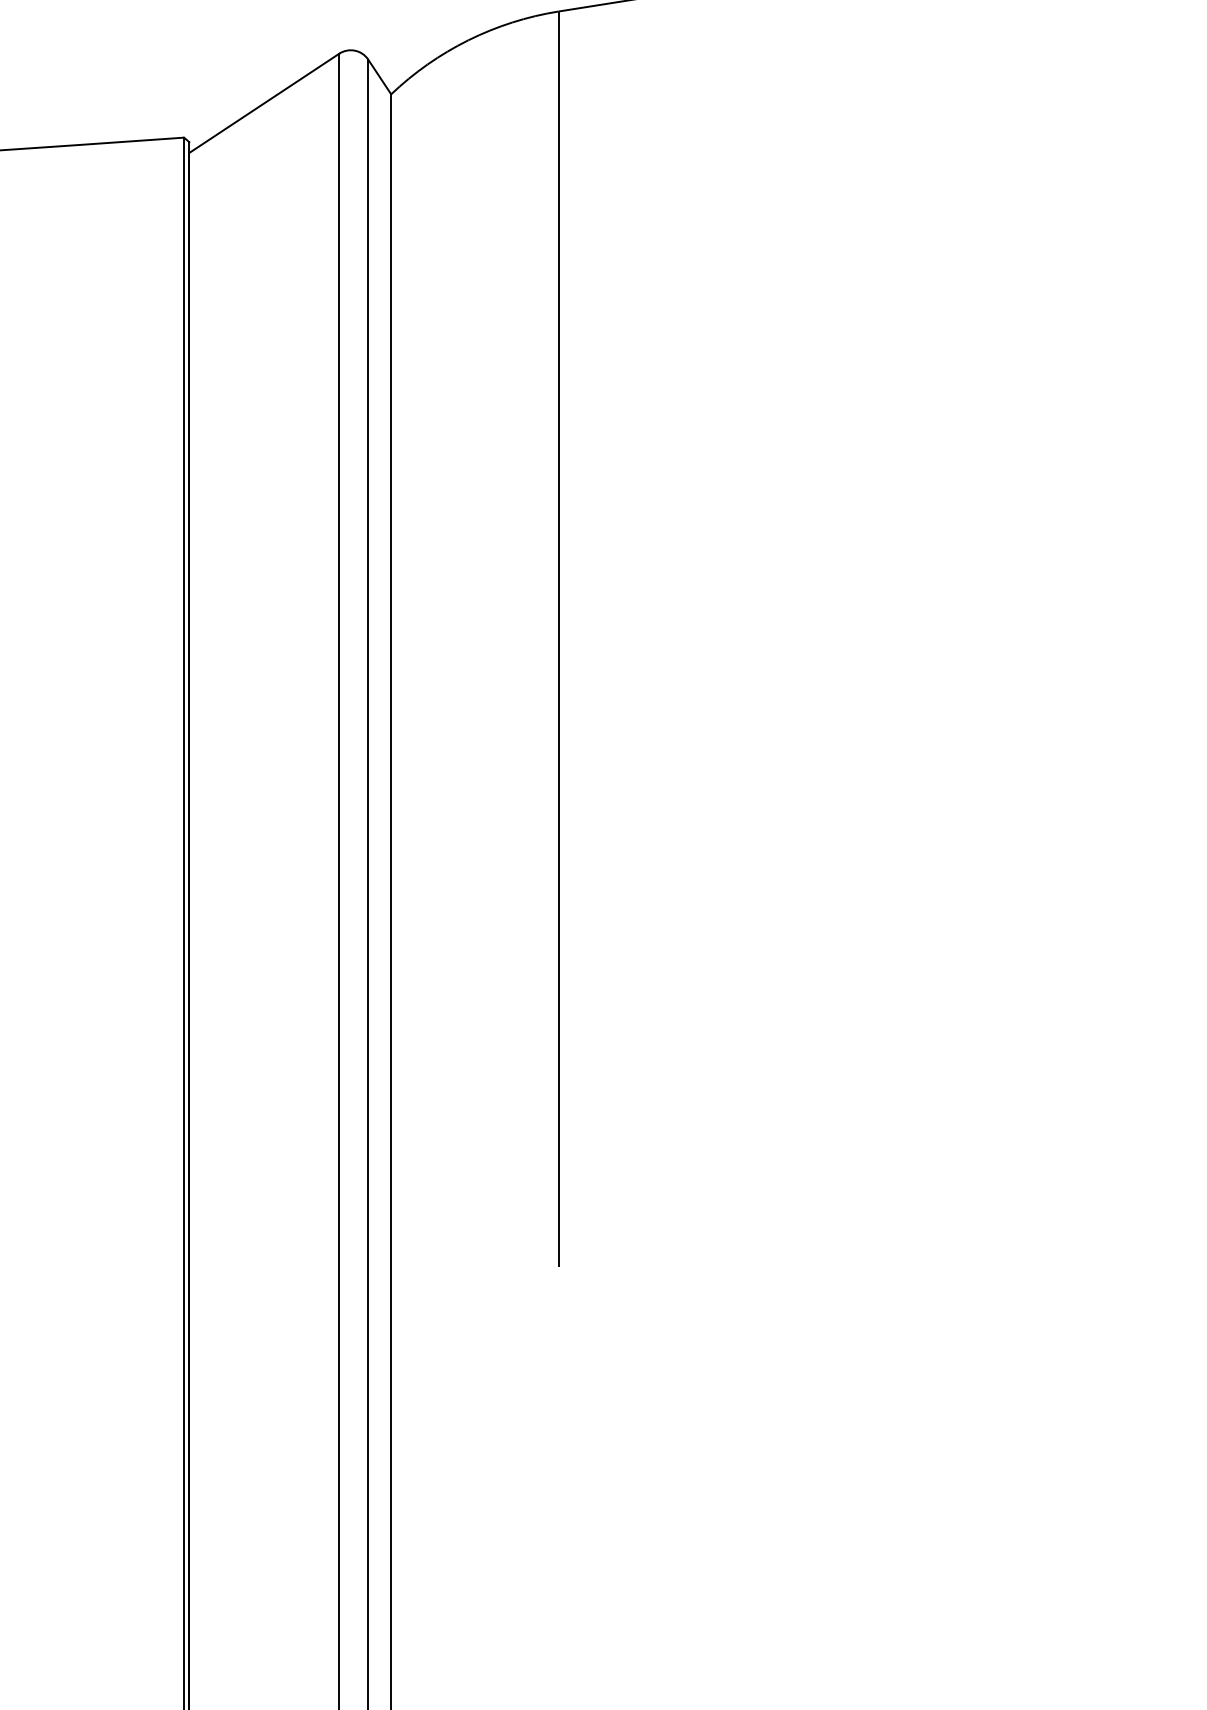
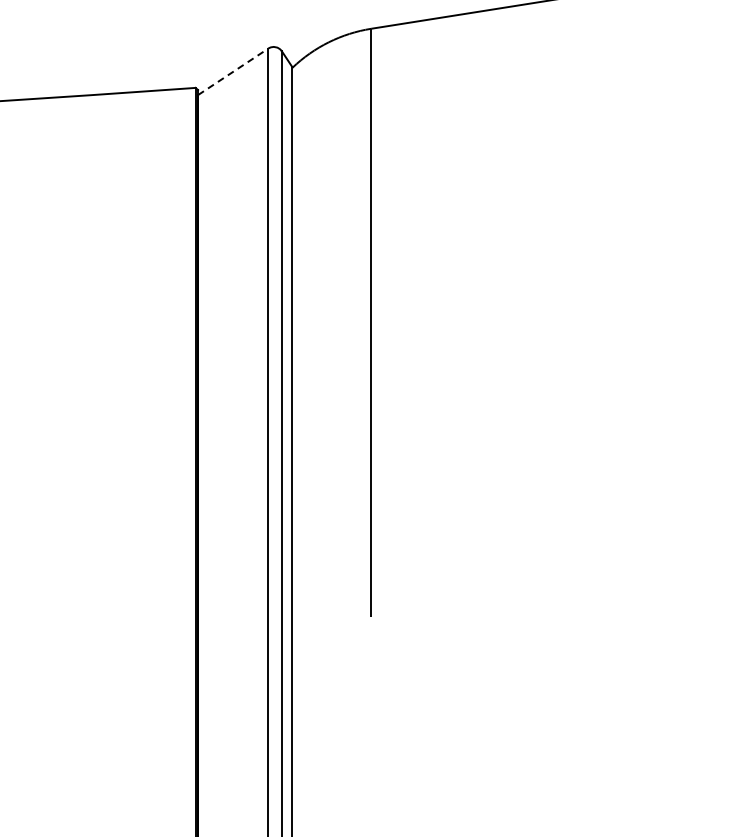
line: (264, 102) -> (233, 71), solid -> dashed

